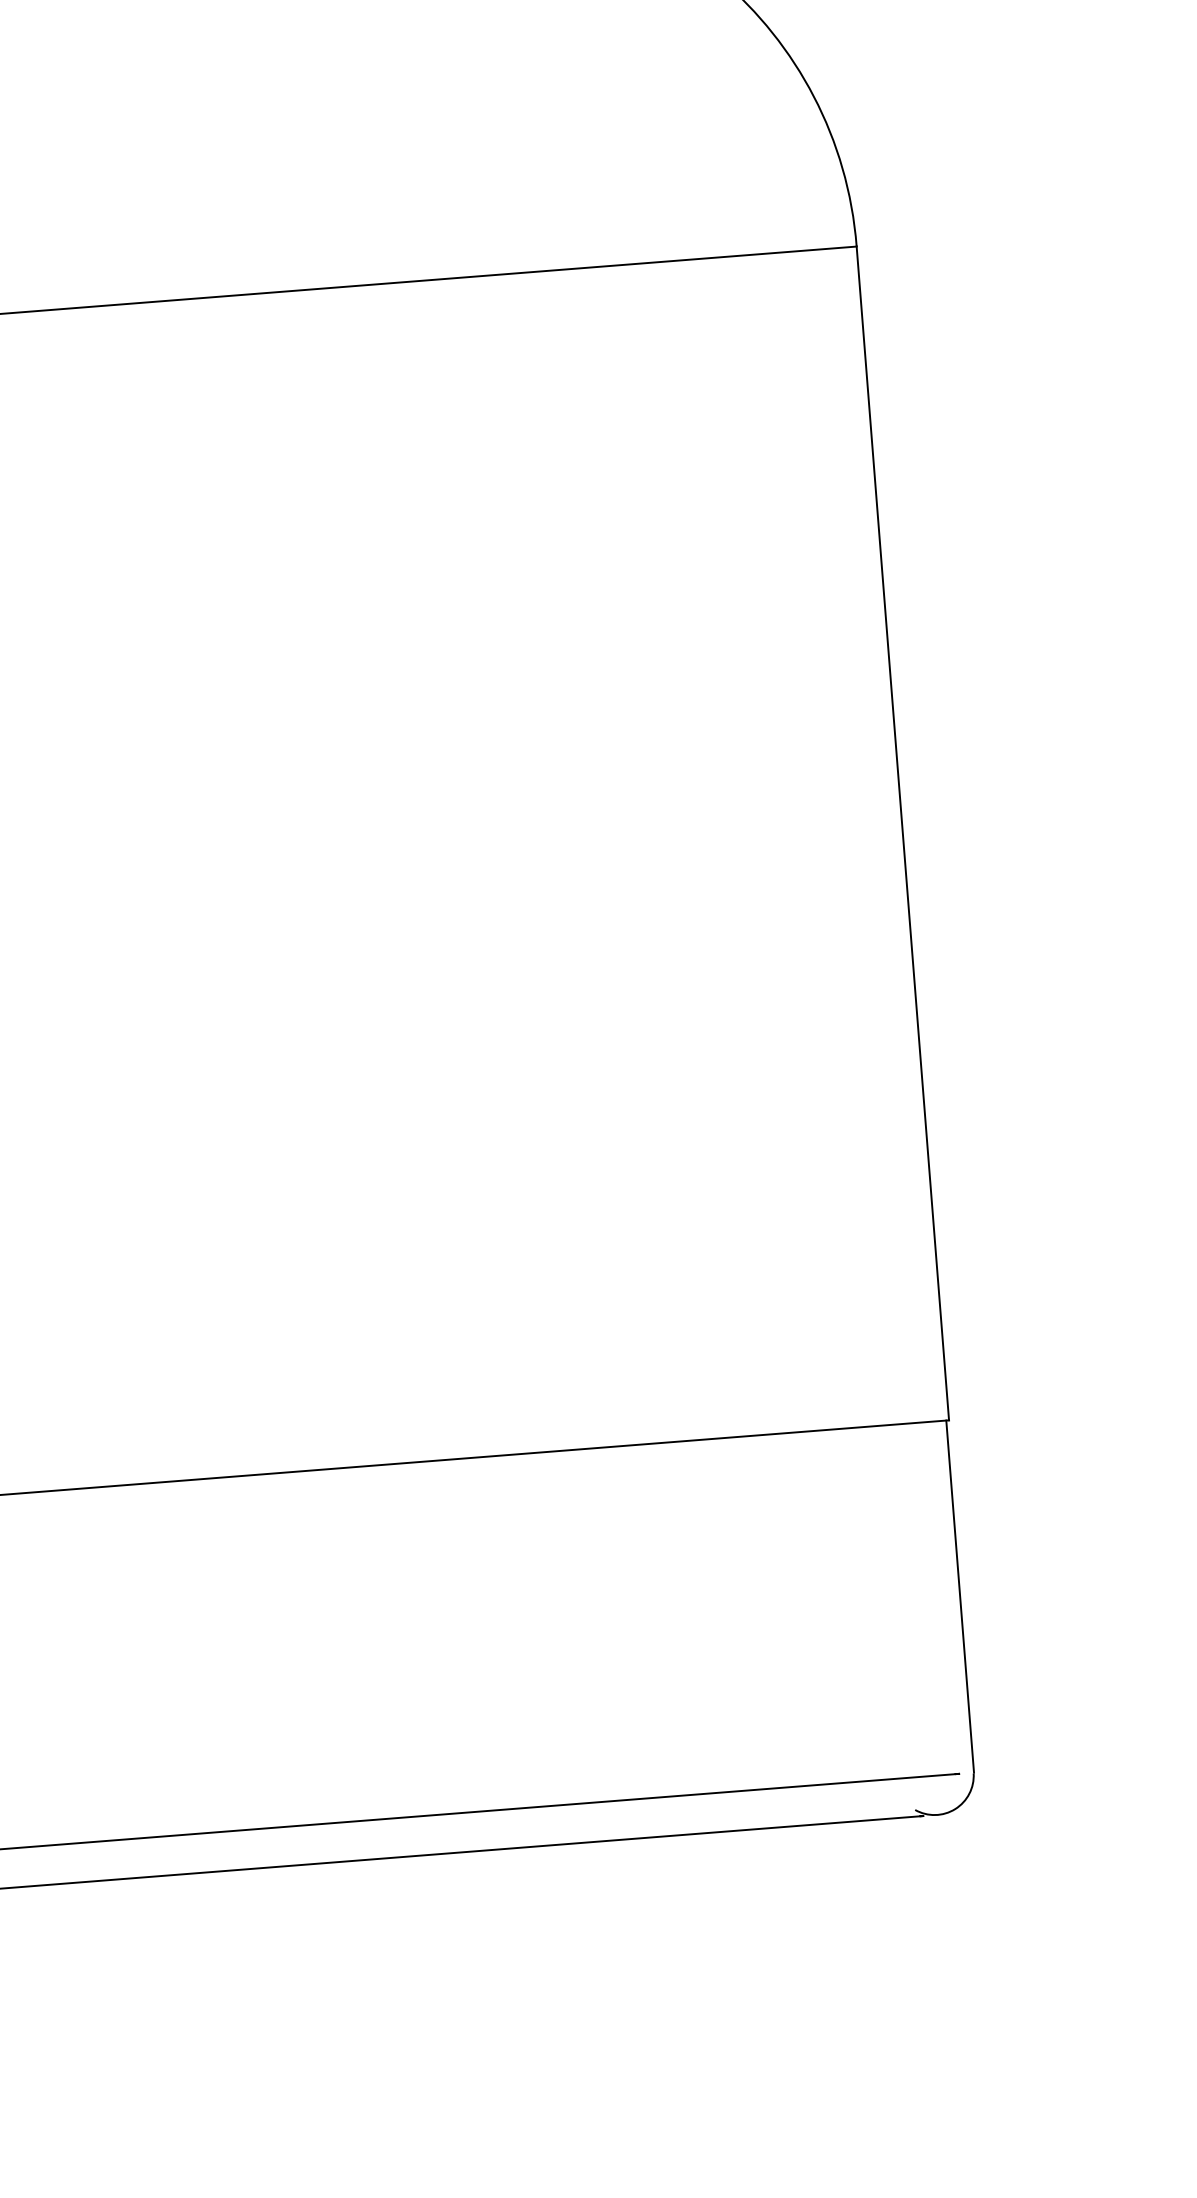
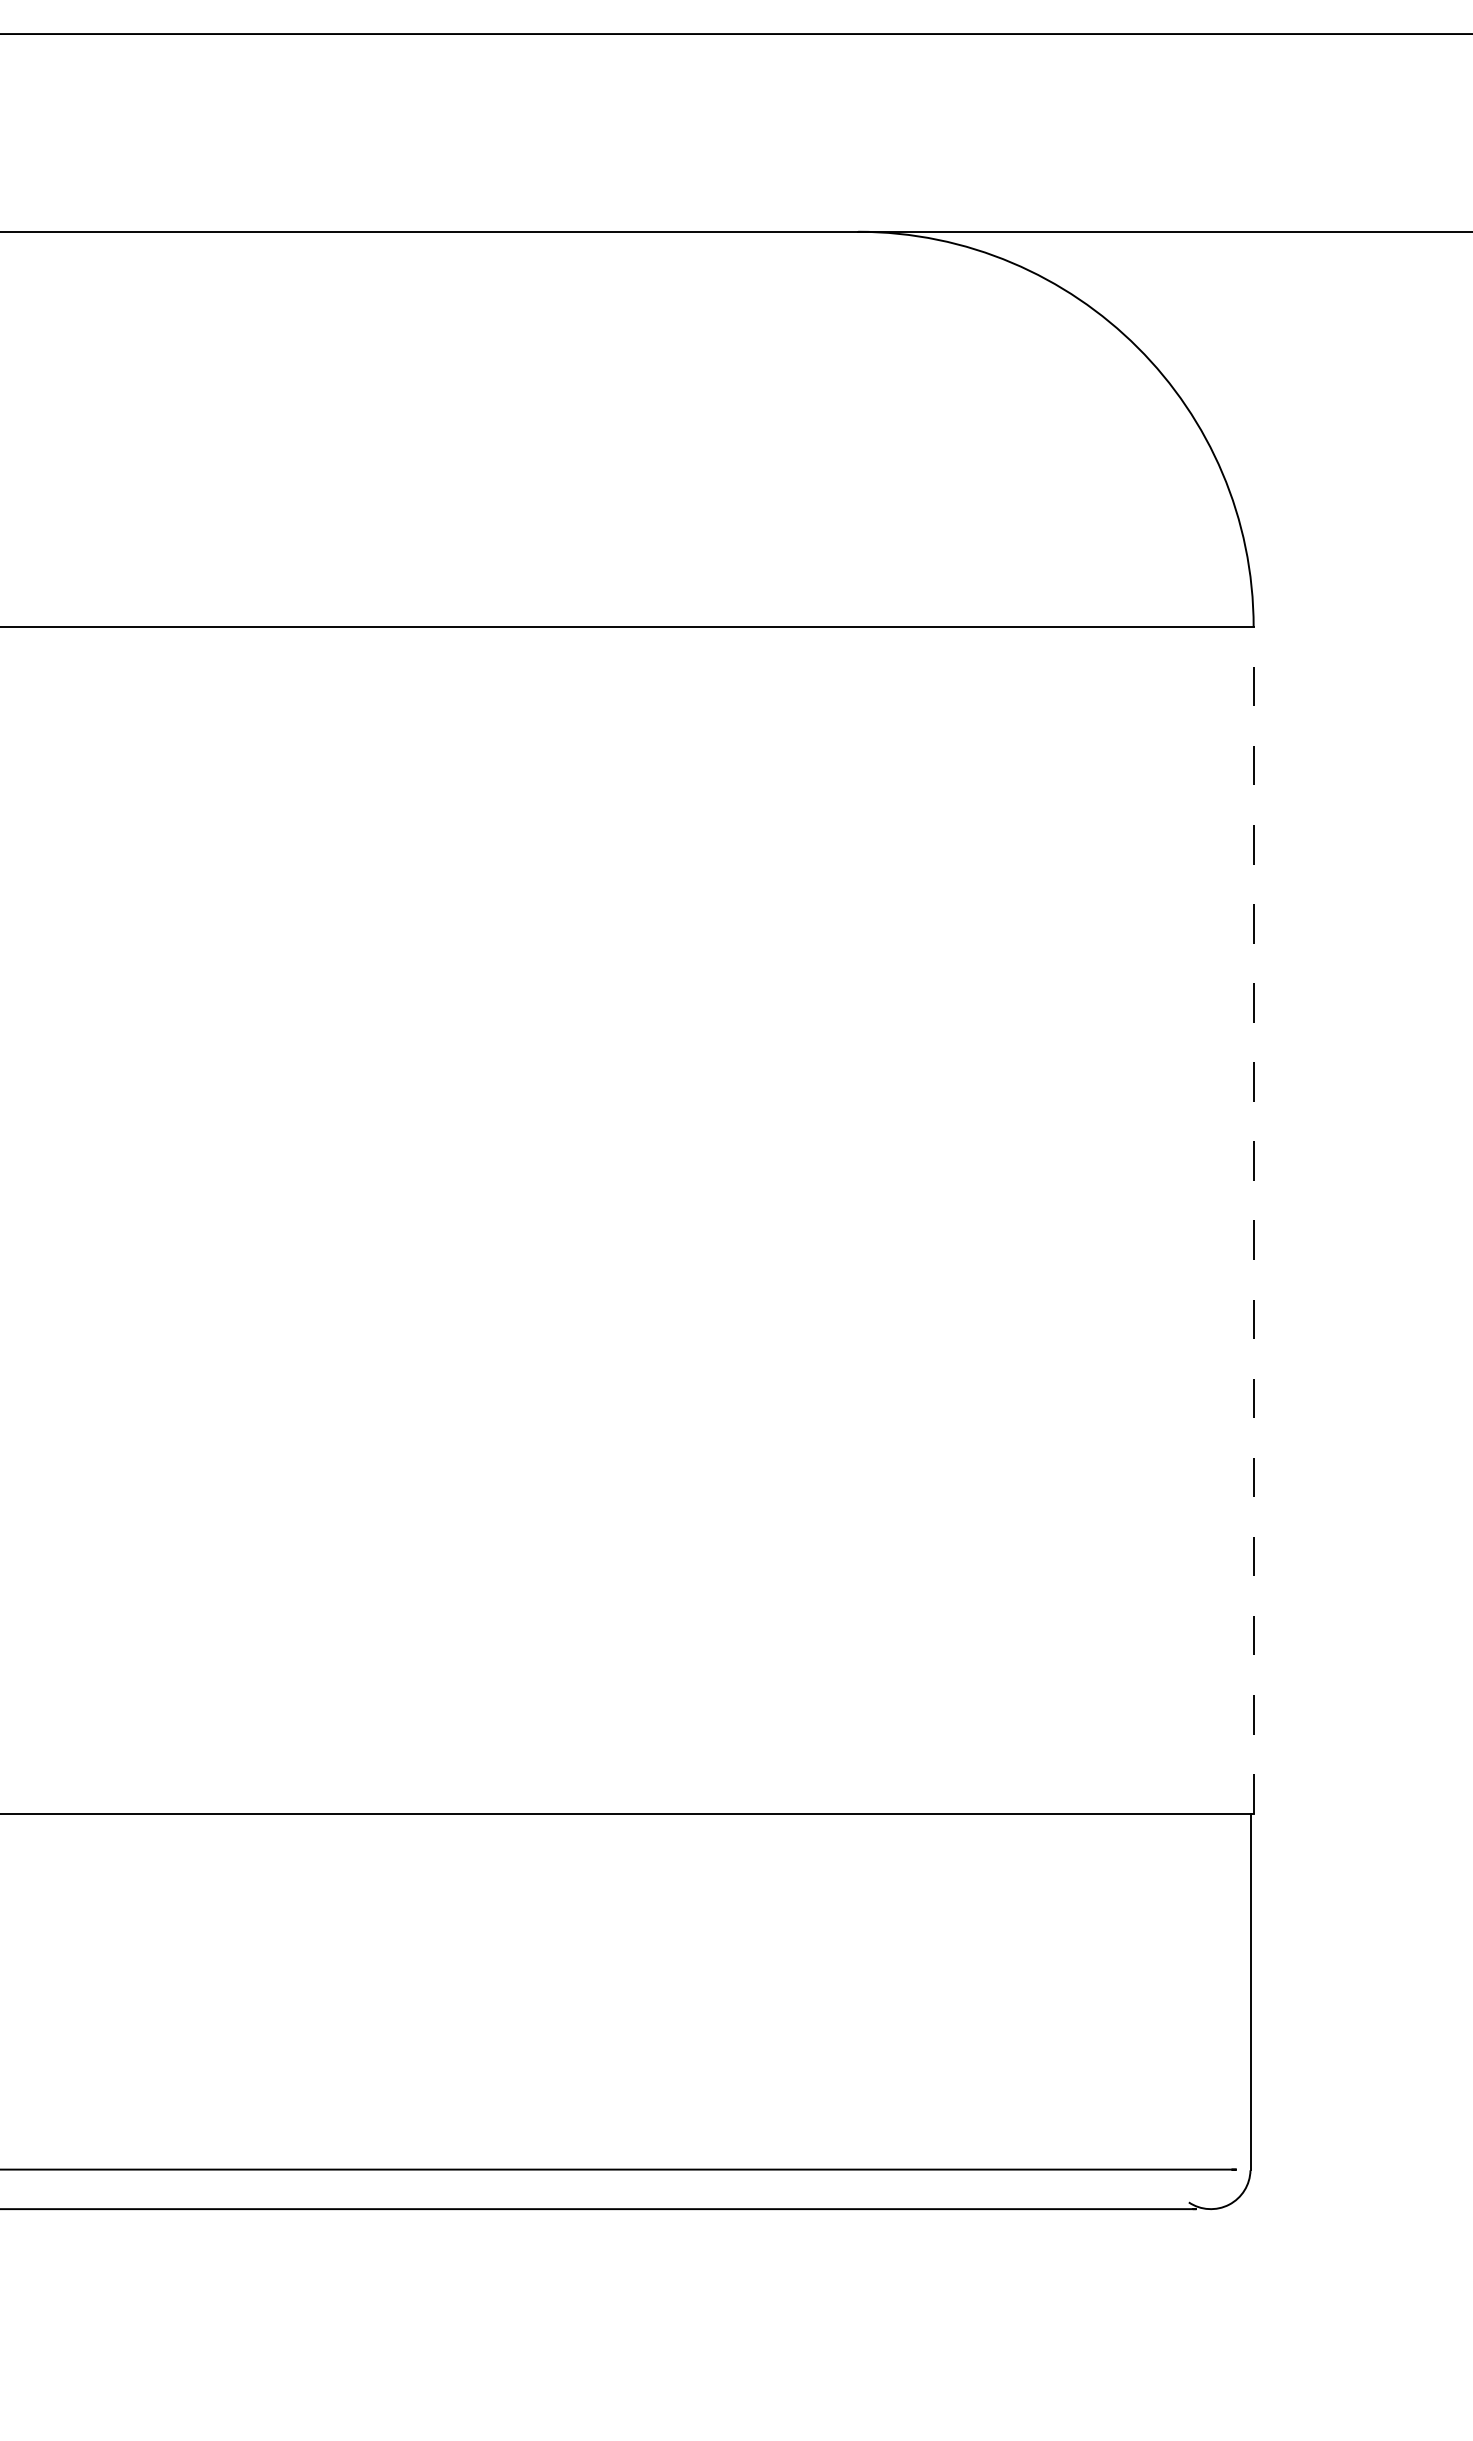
line: (902, 832) -> (1253, 1219), solid -> dashed

